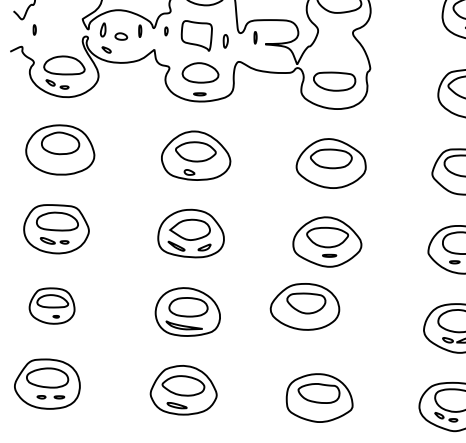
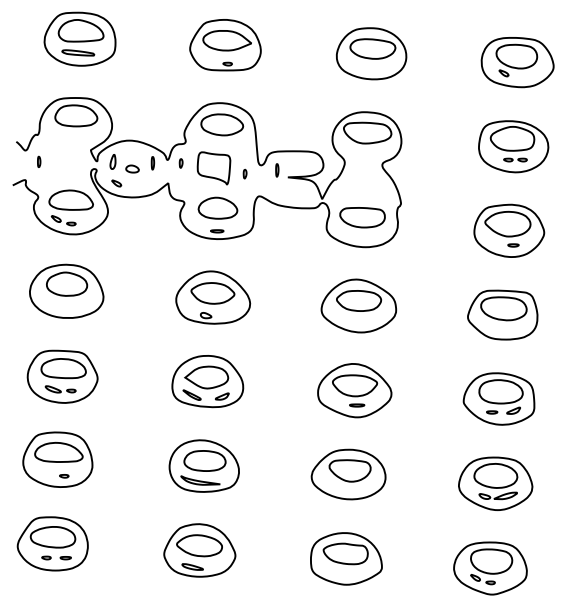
part: (225, 40) -> (244, 173), size x0.62
part: (51, 305) -> (57, 459), size x1.43
part: (304, 306) -> (348, 474), moved

